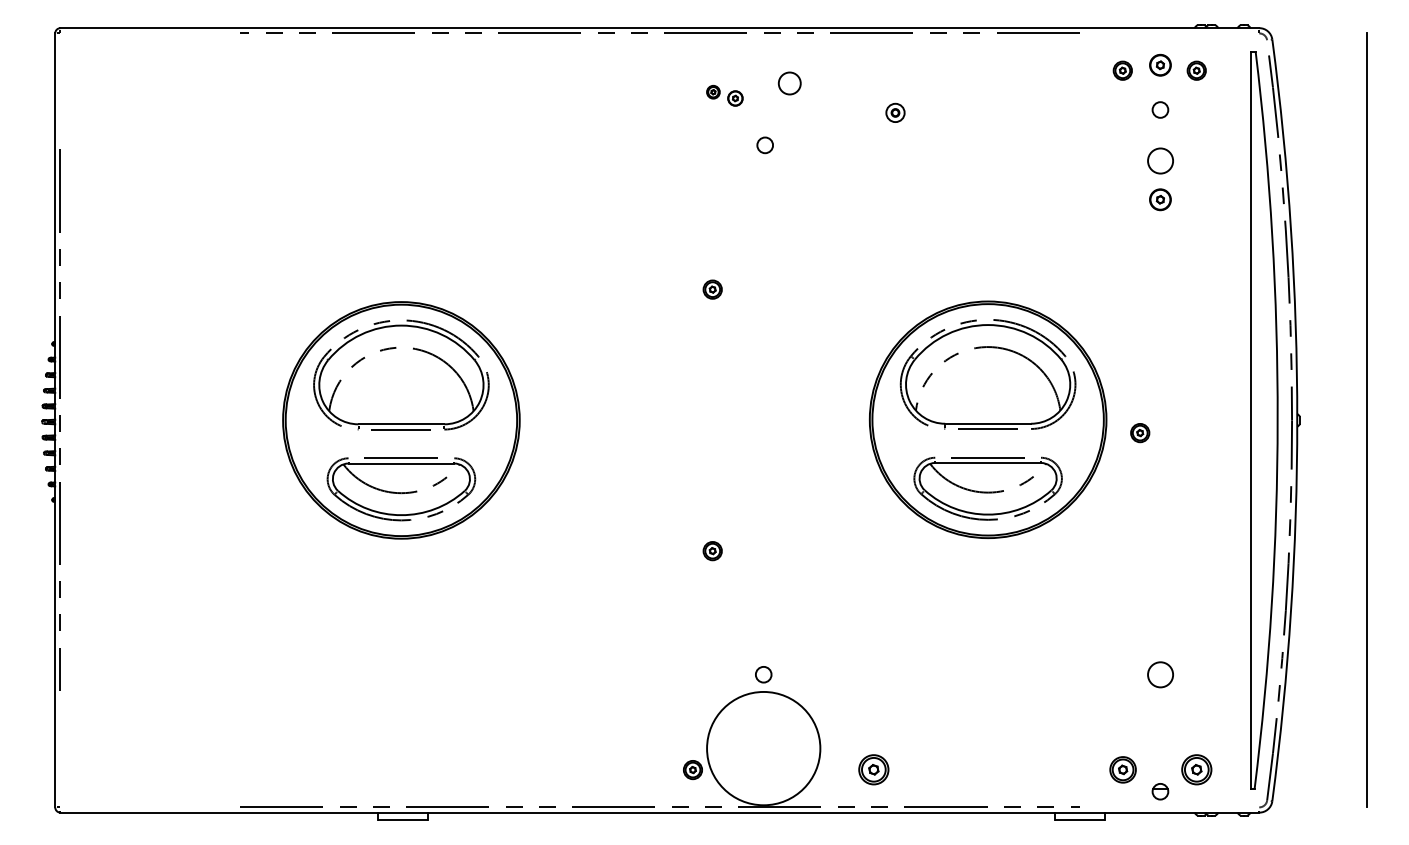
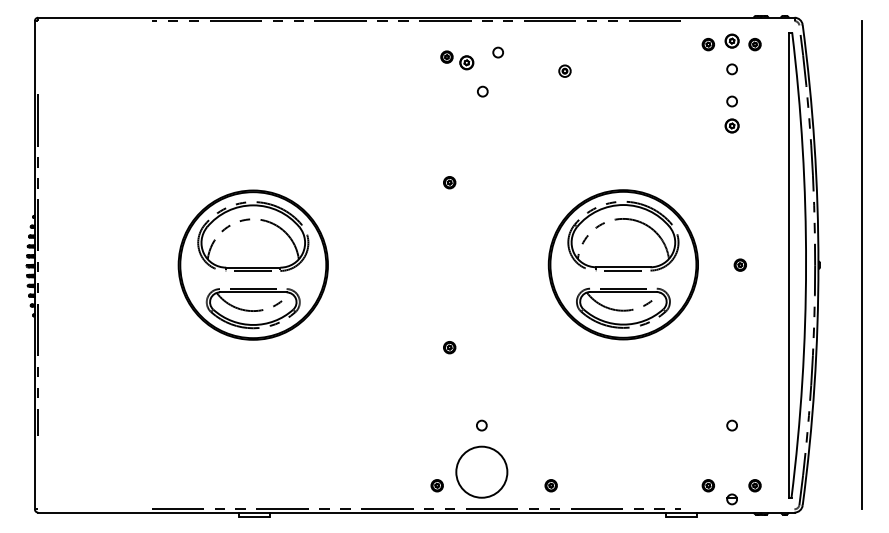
circle: (788, 83) -> (497, 52), size x0.71
part: (725, 95) -> (457, 60), size x1.43
circle: (1159, 160) -> (731, 101), size x0.62
part: (1138, 432) -> (739, 264), moved
circle: (1159, 674) -> (731, 425), size x0.62
circle: (763, 747) -> (481, 471), size x0.71
part: (872, 769) -> (550, 485), size x0.62
part: (1121, 769) -> (707, 485), size x0.71
part: (1195, 769) -> (754, 485), size x0.62

